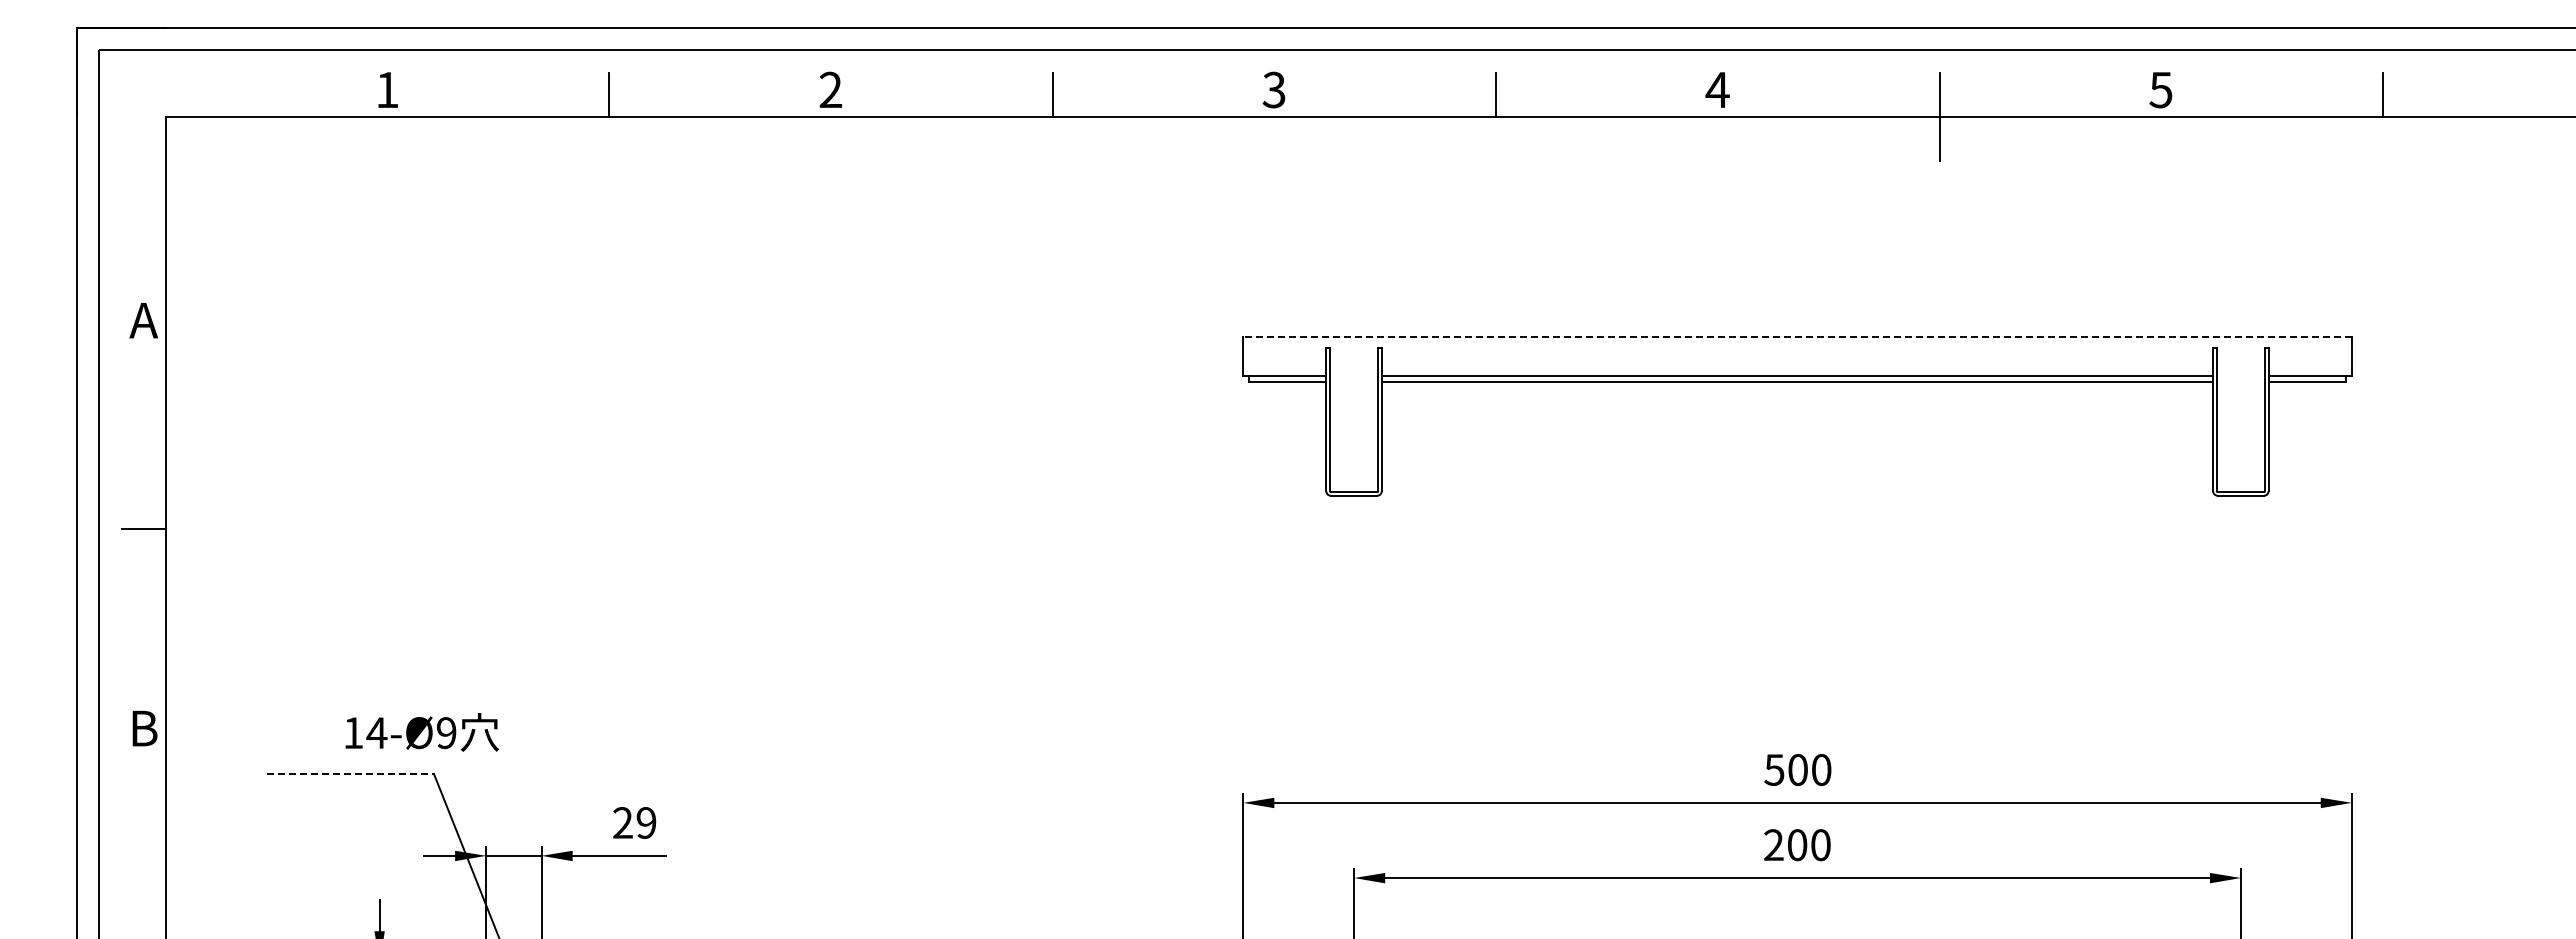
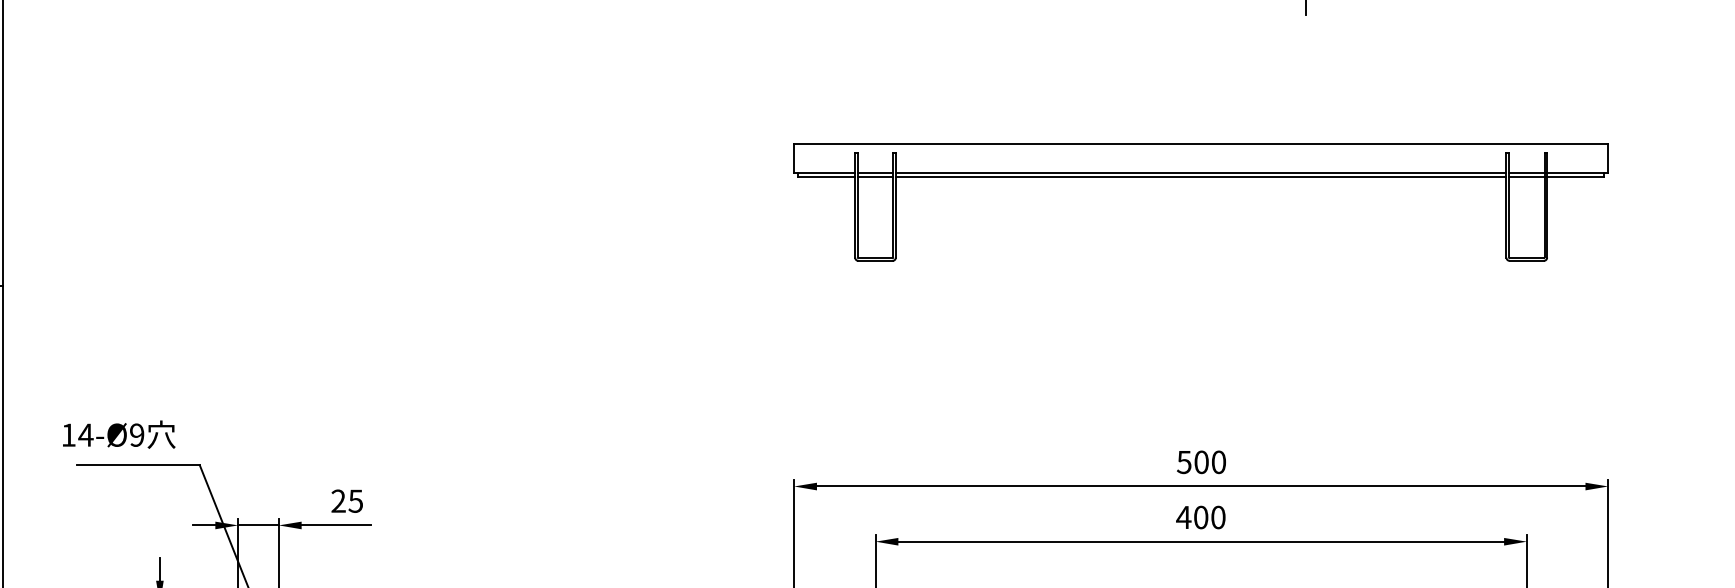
line: (1796, 337) -> (1200, 144), dashed -> solid
line: (1353, 376) -> (875, 173), added
line: (2240, 376) -> (1526, 173), added
line: (1353, 381) -> (875, 177), added
line: (2240, 381) -> (1526, 177), added
text: (421, 732) -> (118, 434), moved
line: (350, 773) -> (138, 464), dashed -> solid
text: (646, 822) -> (355, 500), 29 -> 25
text: (1773, 844) -> (1183, 517), 200 -> 400

